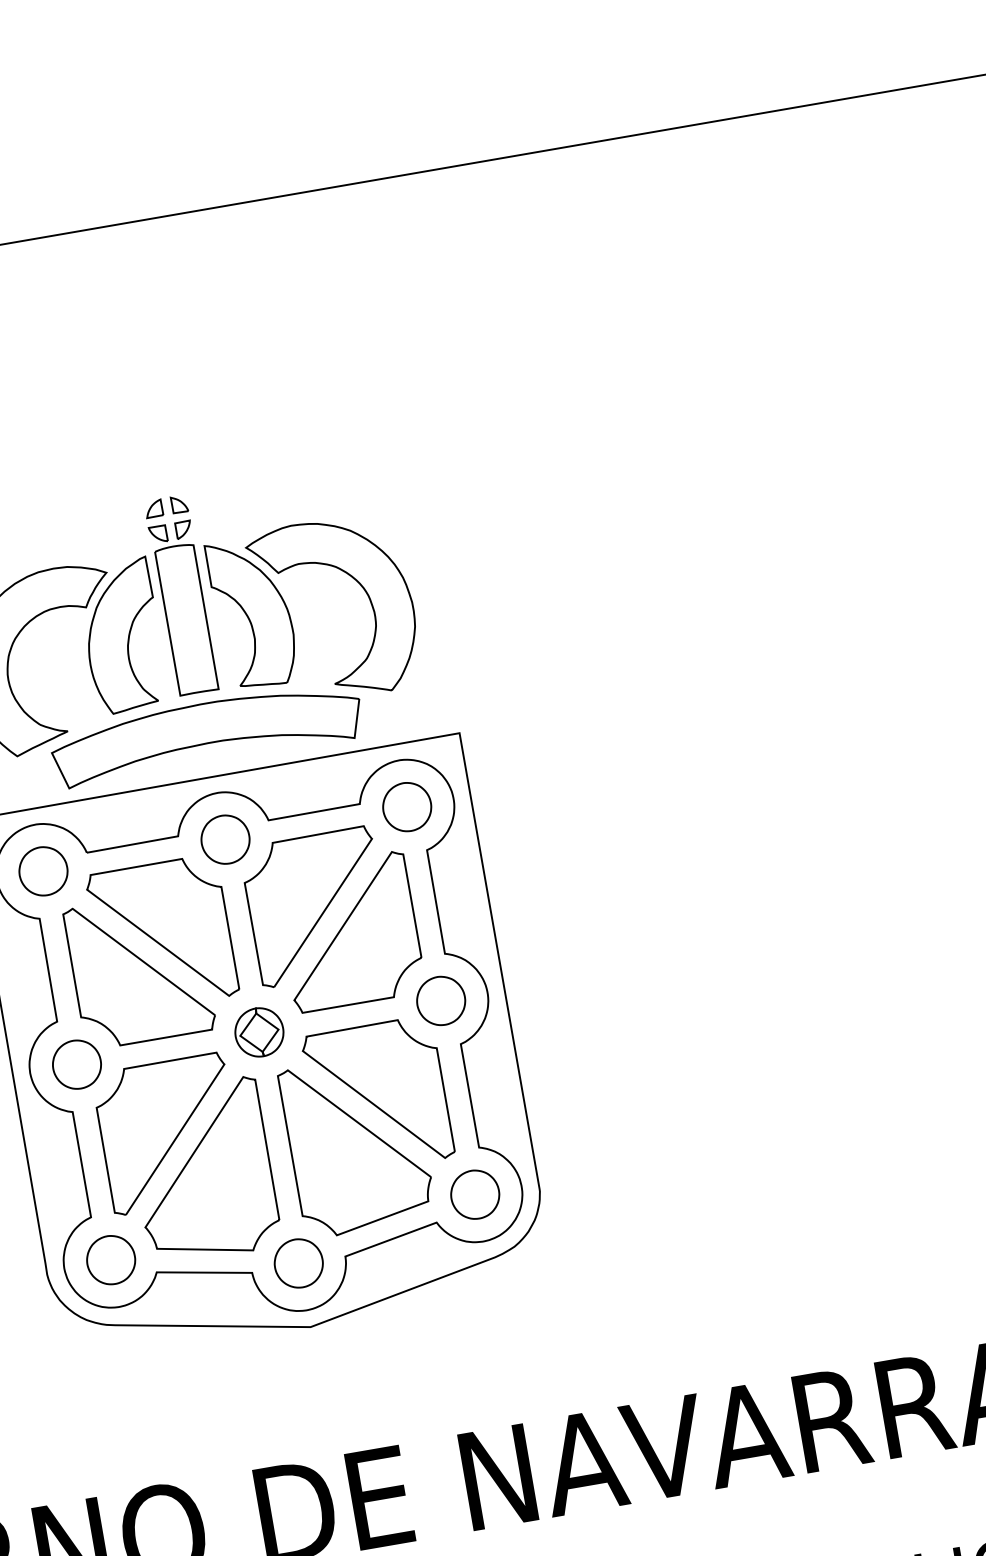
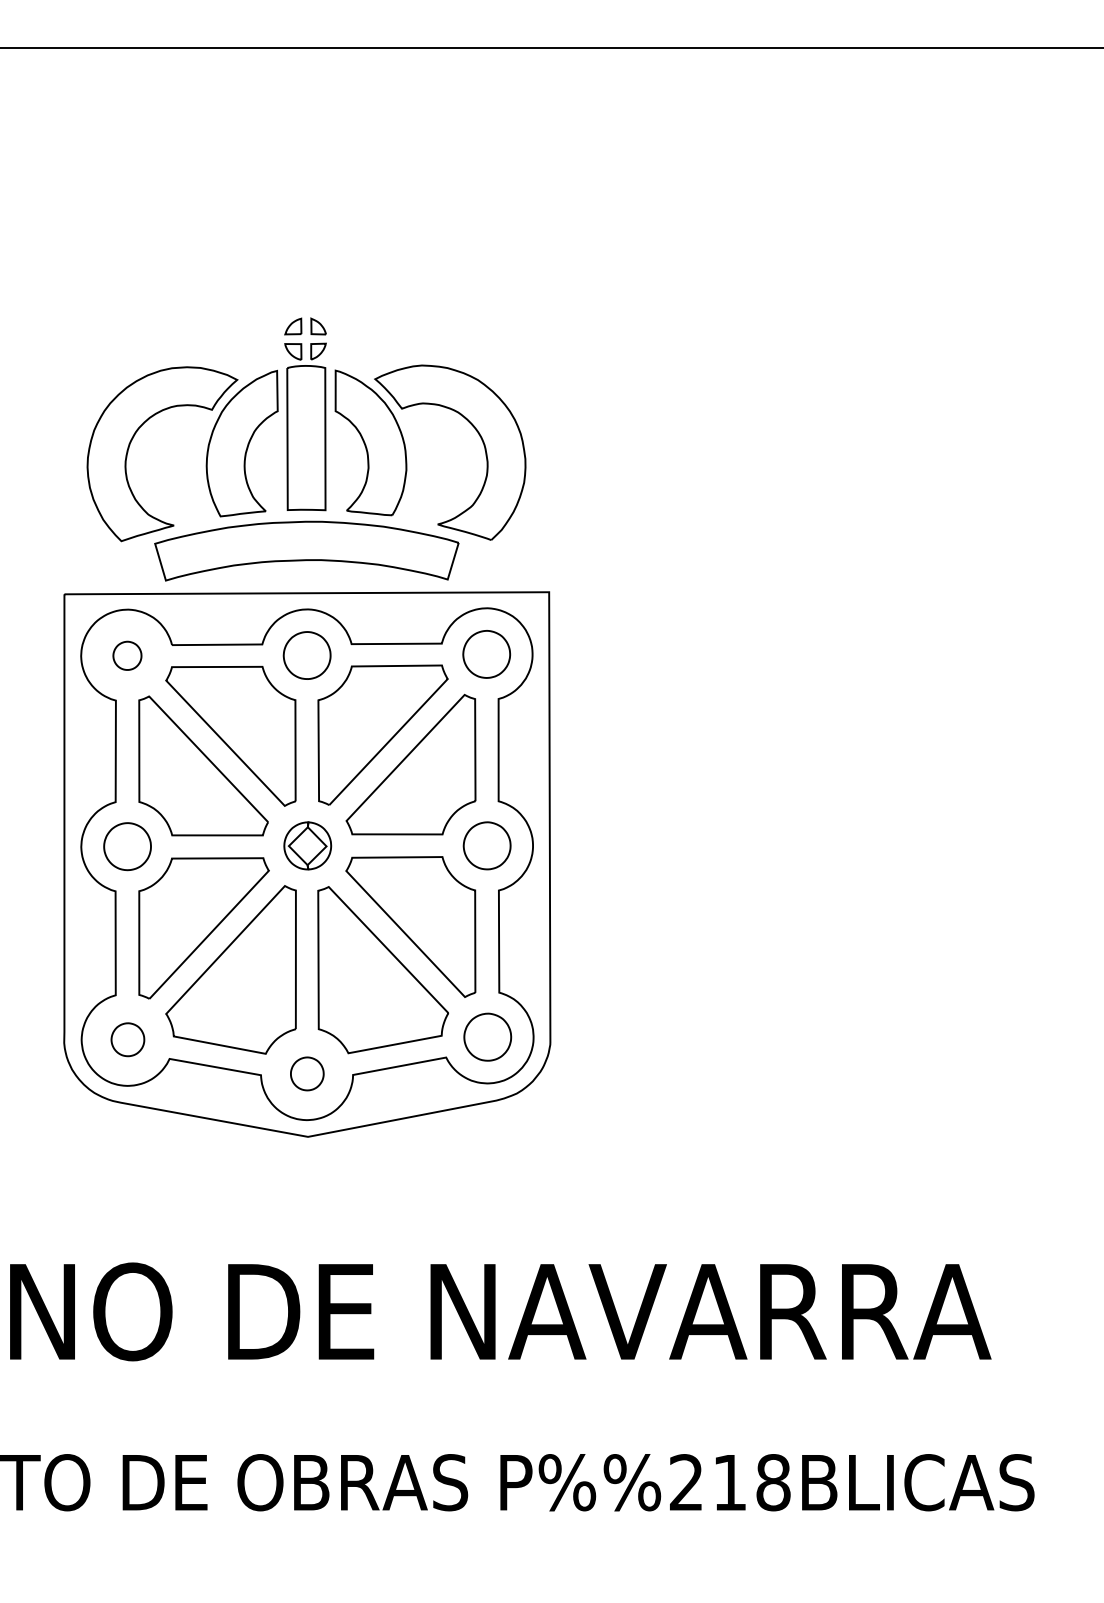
part: (43, 871) -> (127, 655), size x0.6
part: (110, 1260) -> (127, 1039), size x0.7
part: (298, 1263) -> (307, 1073), size x0.7

